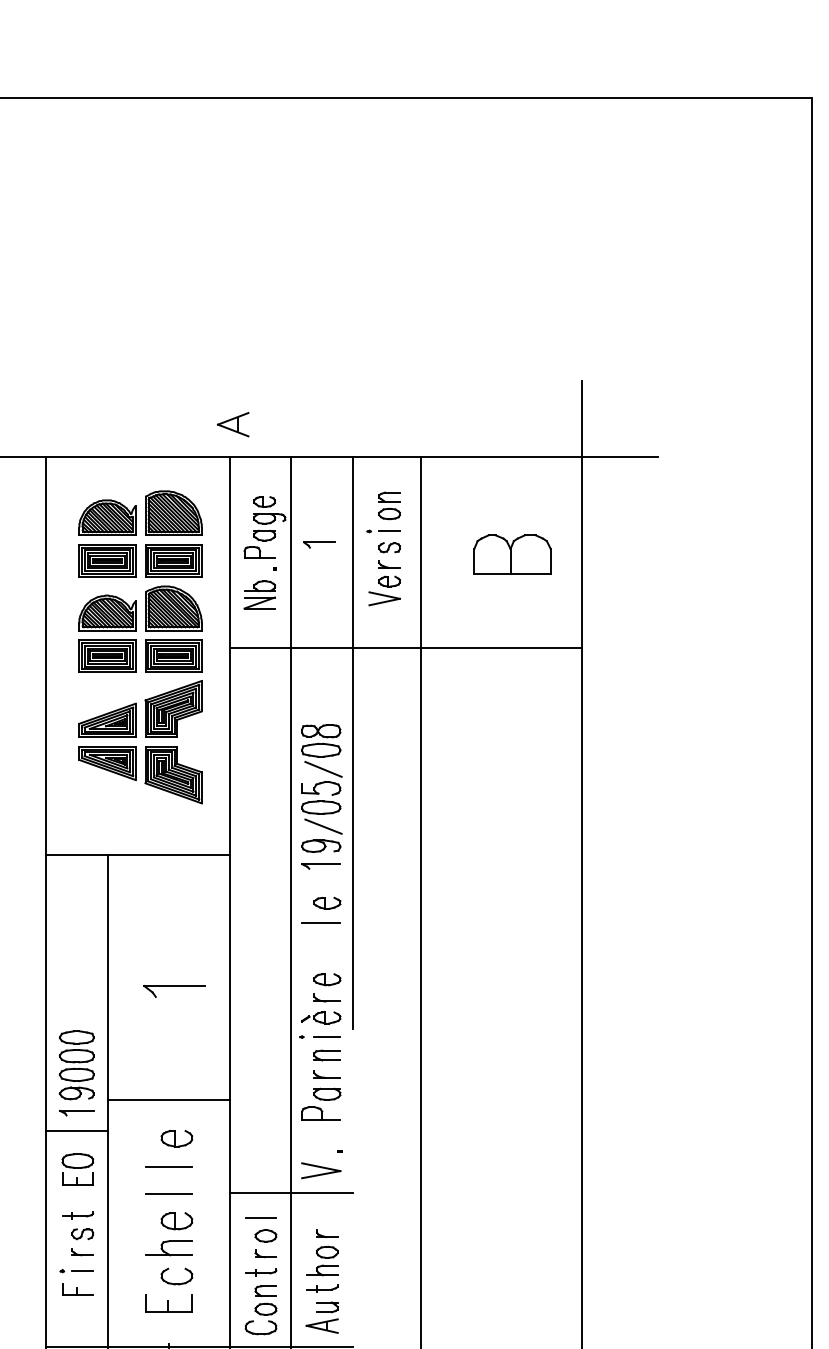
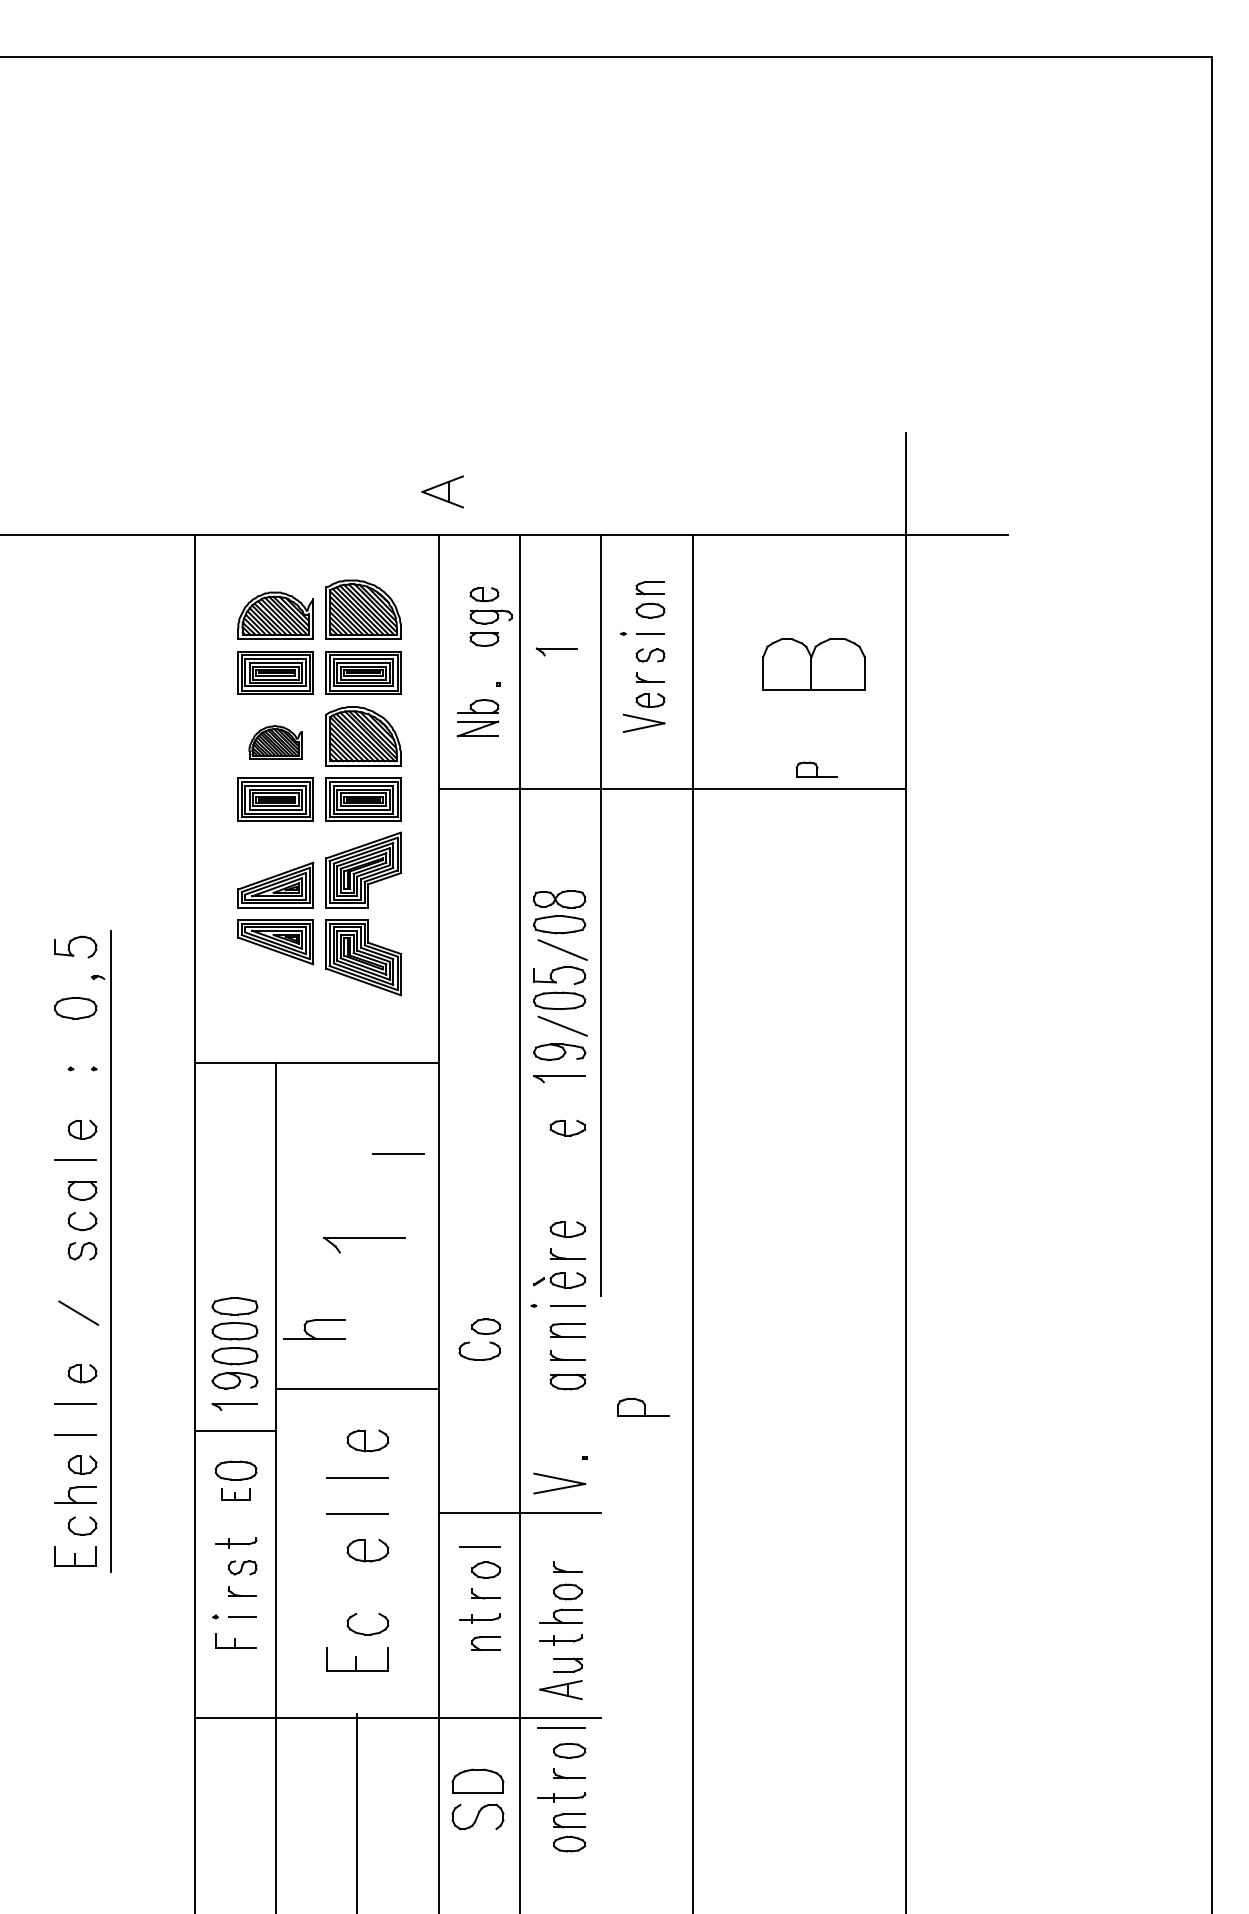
part: (259, 552) -> (816, 769), moved
part: (107, 613) -> (275, 742), size x0.7
line: (321, 922) -> (398, 1153), moved
part: (321, 1112) -> (643, 1406), moved
part: (77, 1178) -> (235, 1494), size x0.7
part: (167, 1252) -> (312, 1335), moved
part: (260, 1318) -> (479, 1339), moved

